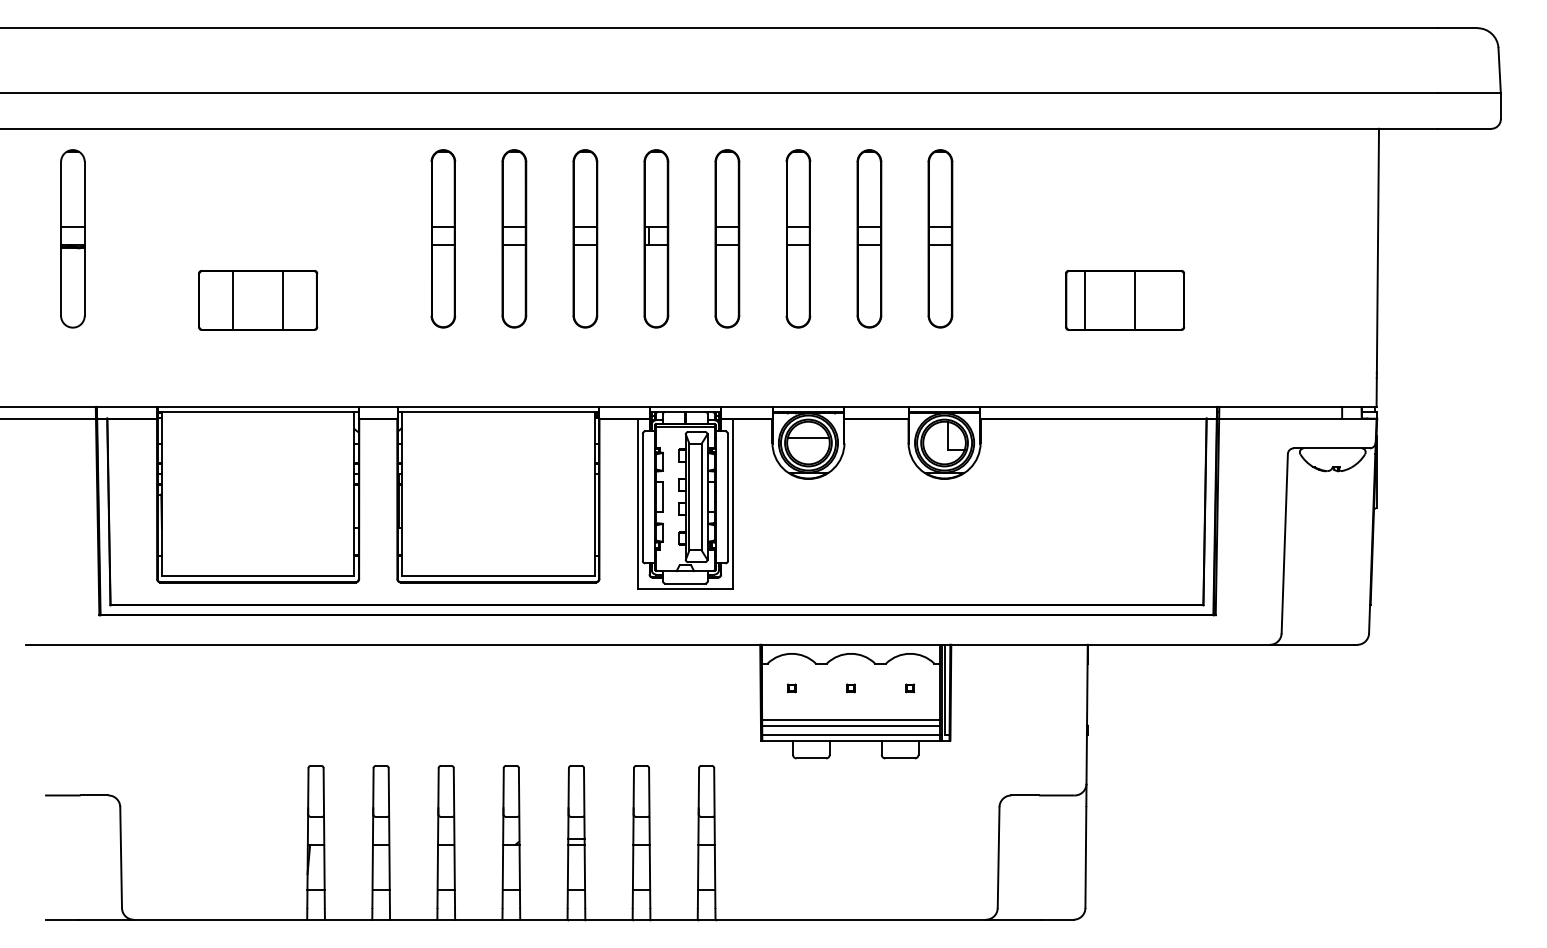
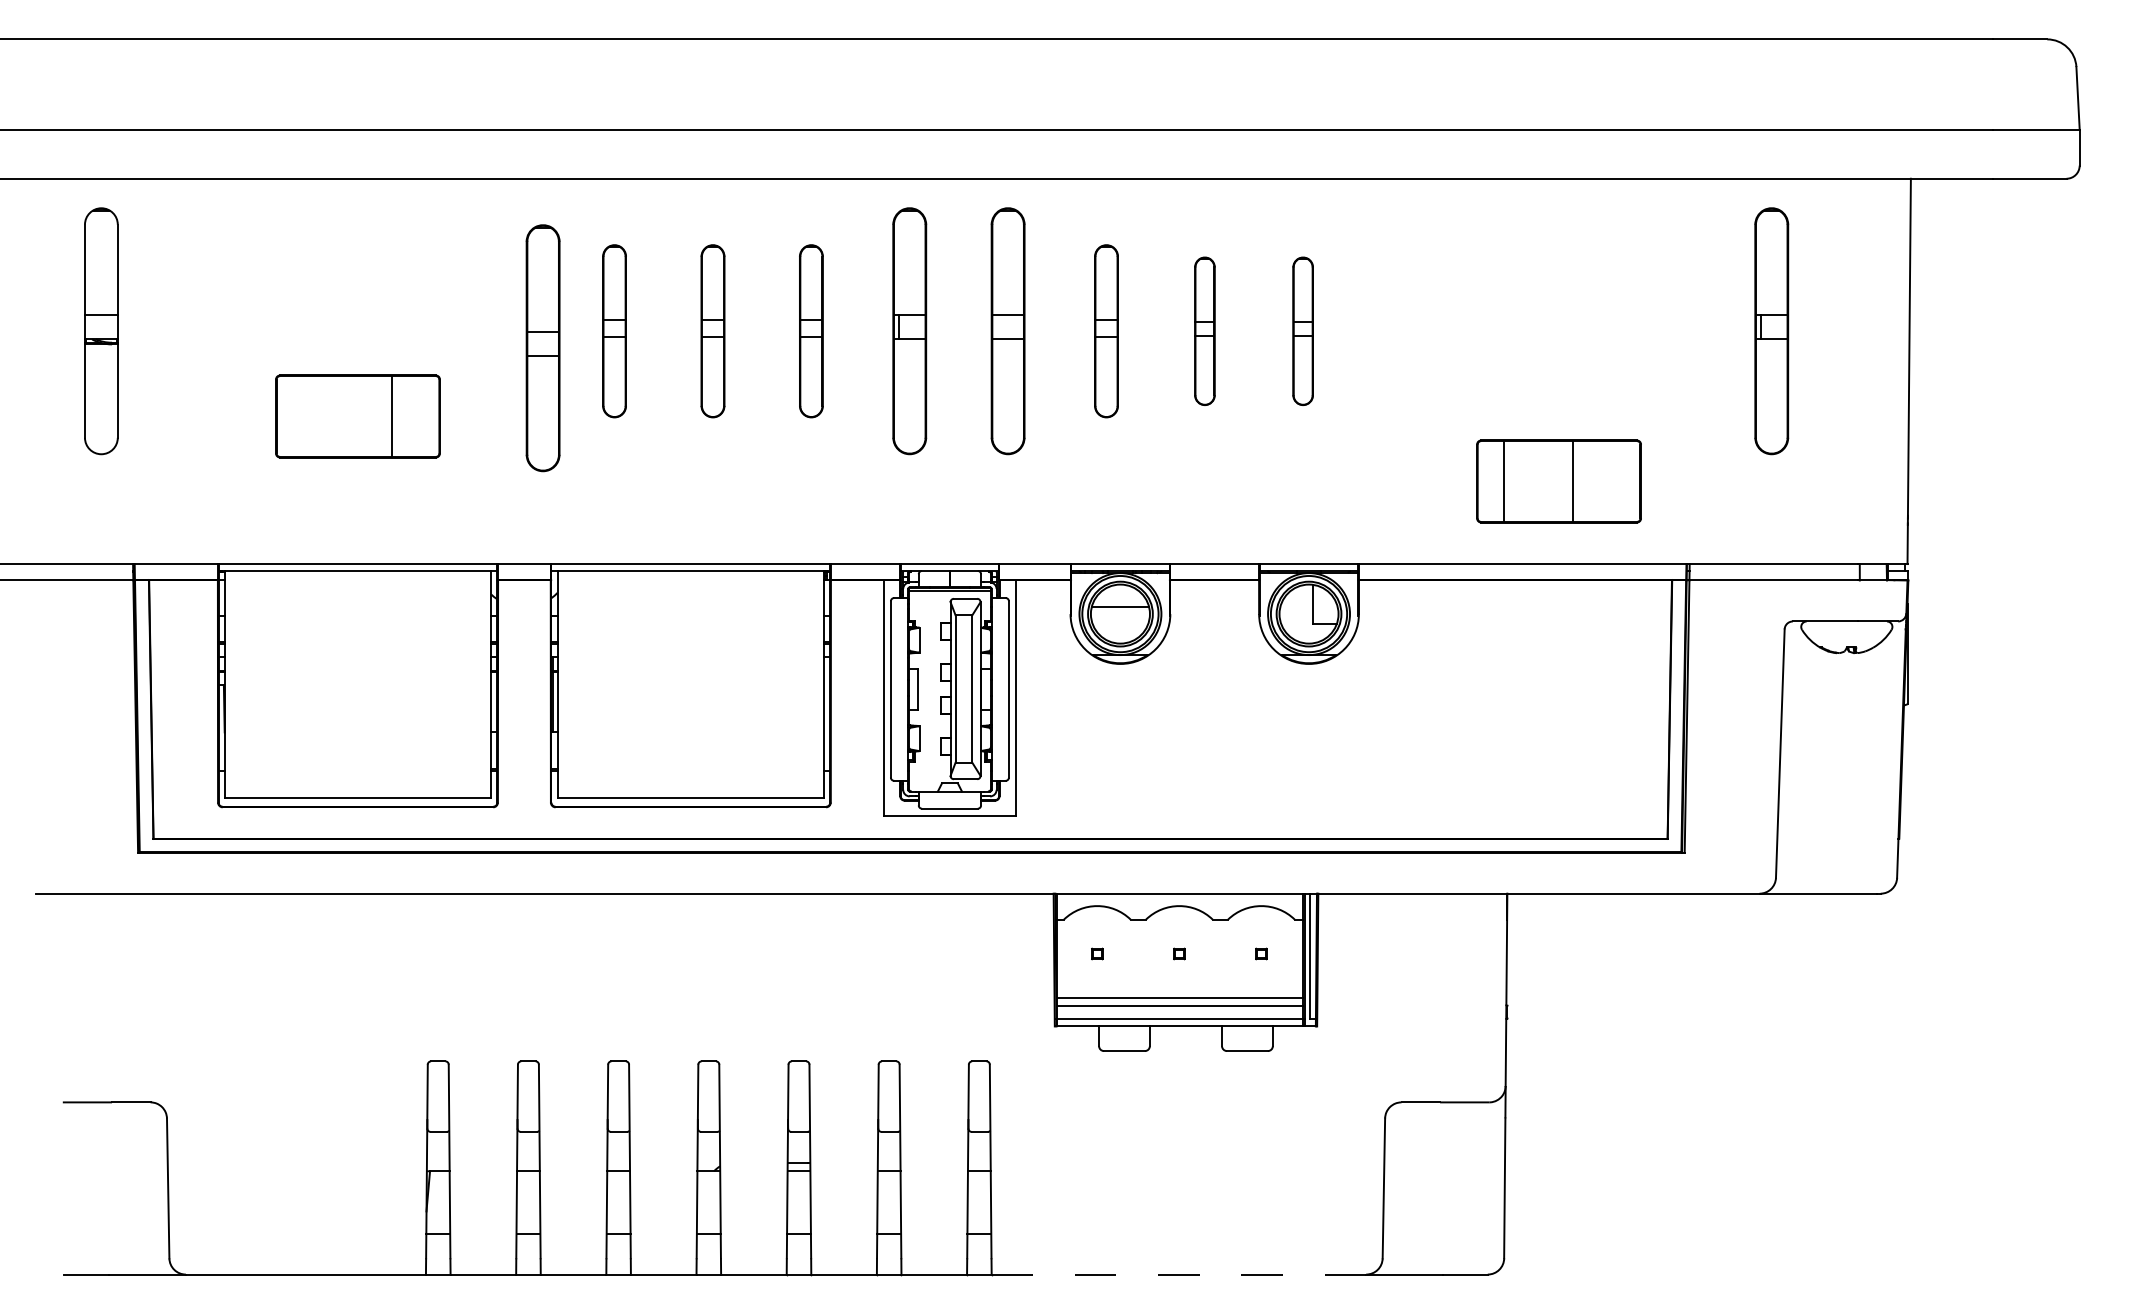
part: (443, 239) -> (614, 331), size x0.7
part: (514, 239) -> (712, 331), size x0.7
part: (585, 239) -> (811, 331), size x0.7
part: (798, 239) -> (1106, 331), size x0.7
part: (869, 239) -> (1204, 331), size x0.6
part: (939, 239) -> (1302, 331), size x0.6
part: (1278, 239) -> (1771, 331), added
part: (391, 251) -> (542, 348), added
line: (233, 300) -> (323, 416), removed
part: (1124, 300) -> (1558, 481), moved
line: (850, 919) -> (1178, 1274), solid -> dashed

